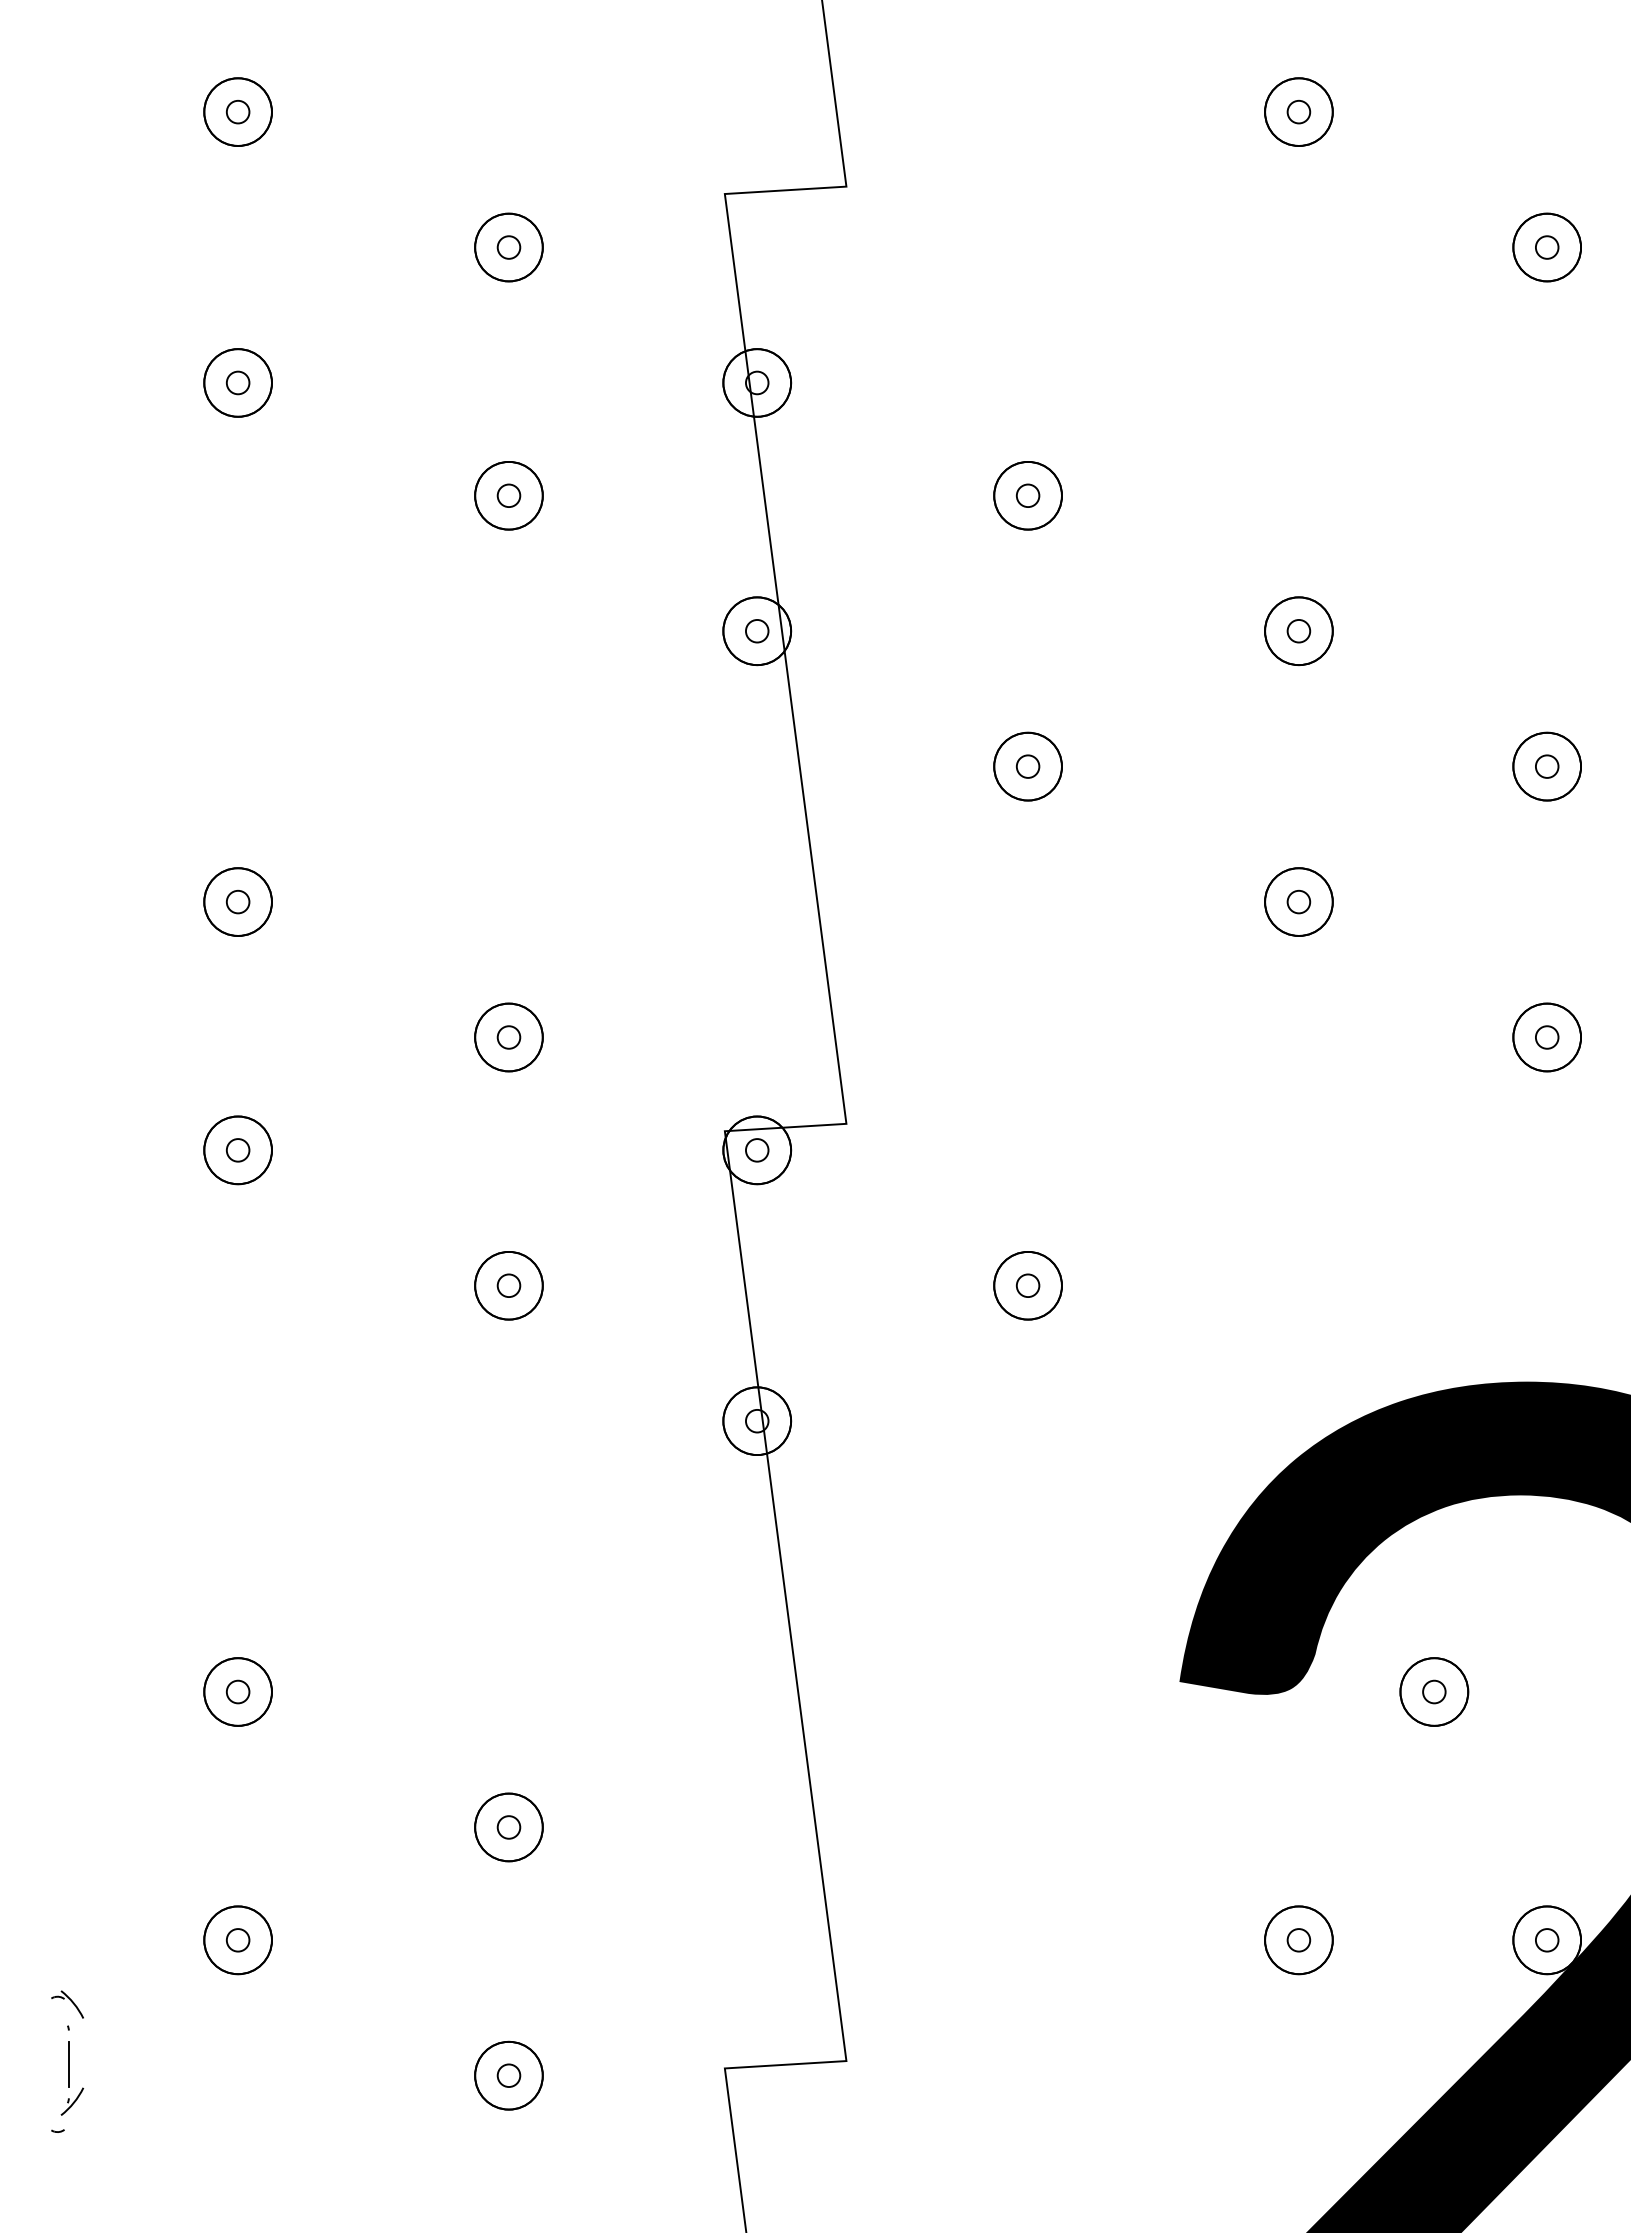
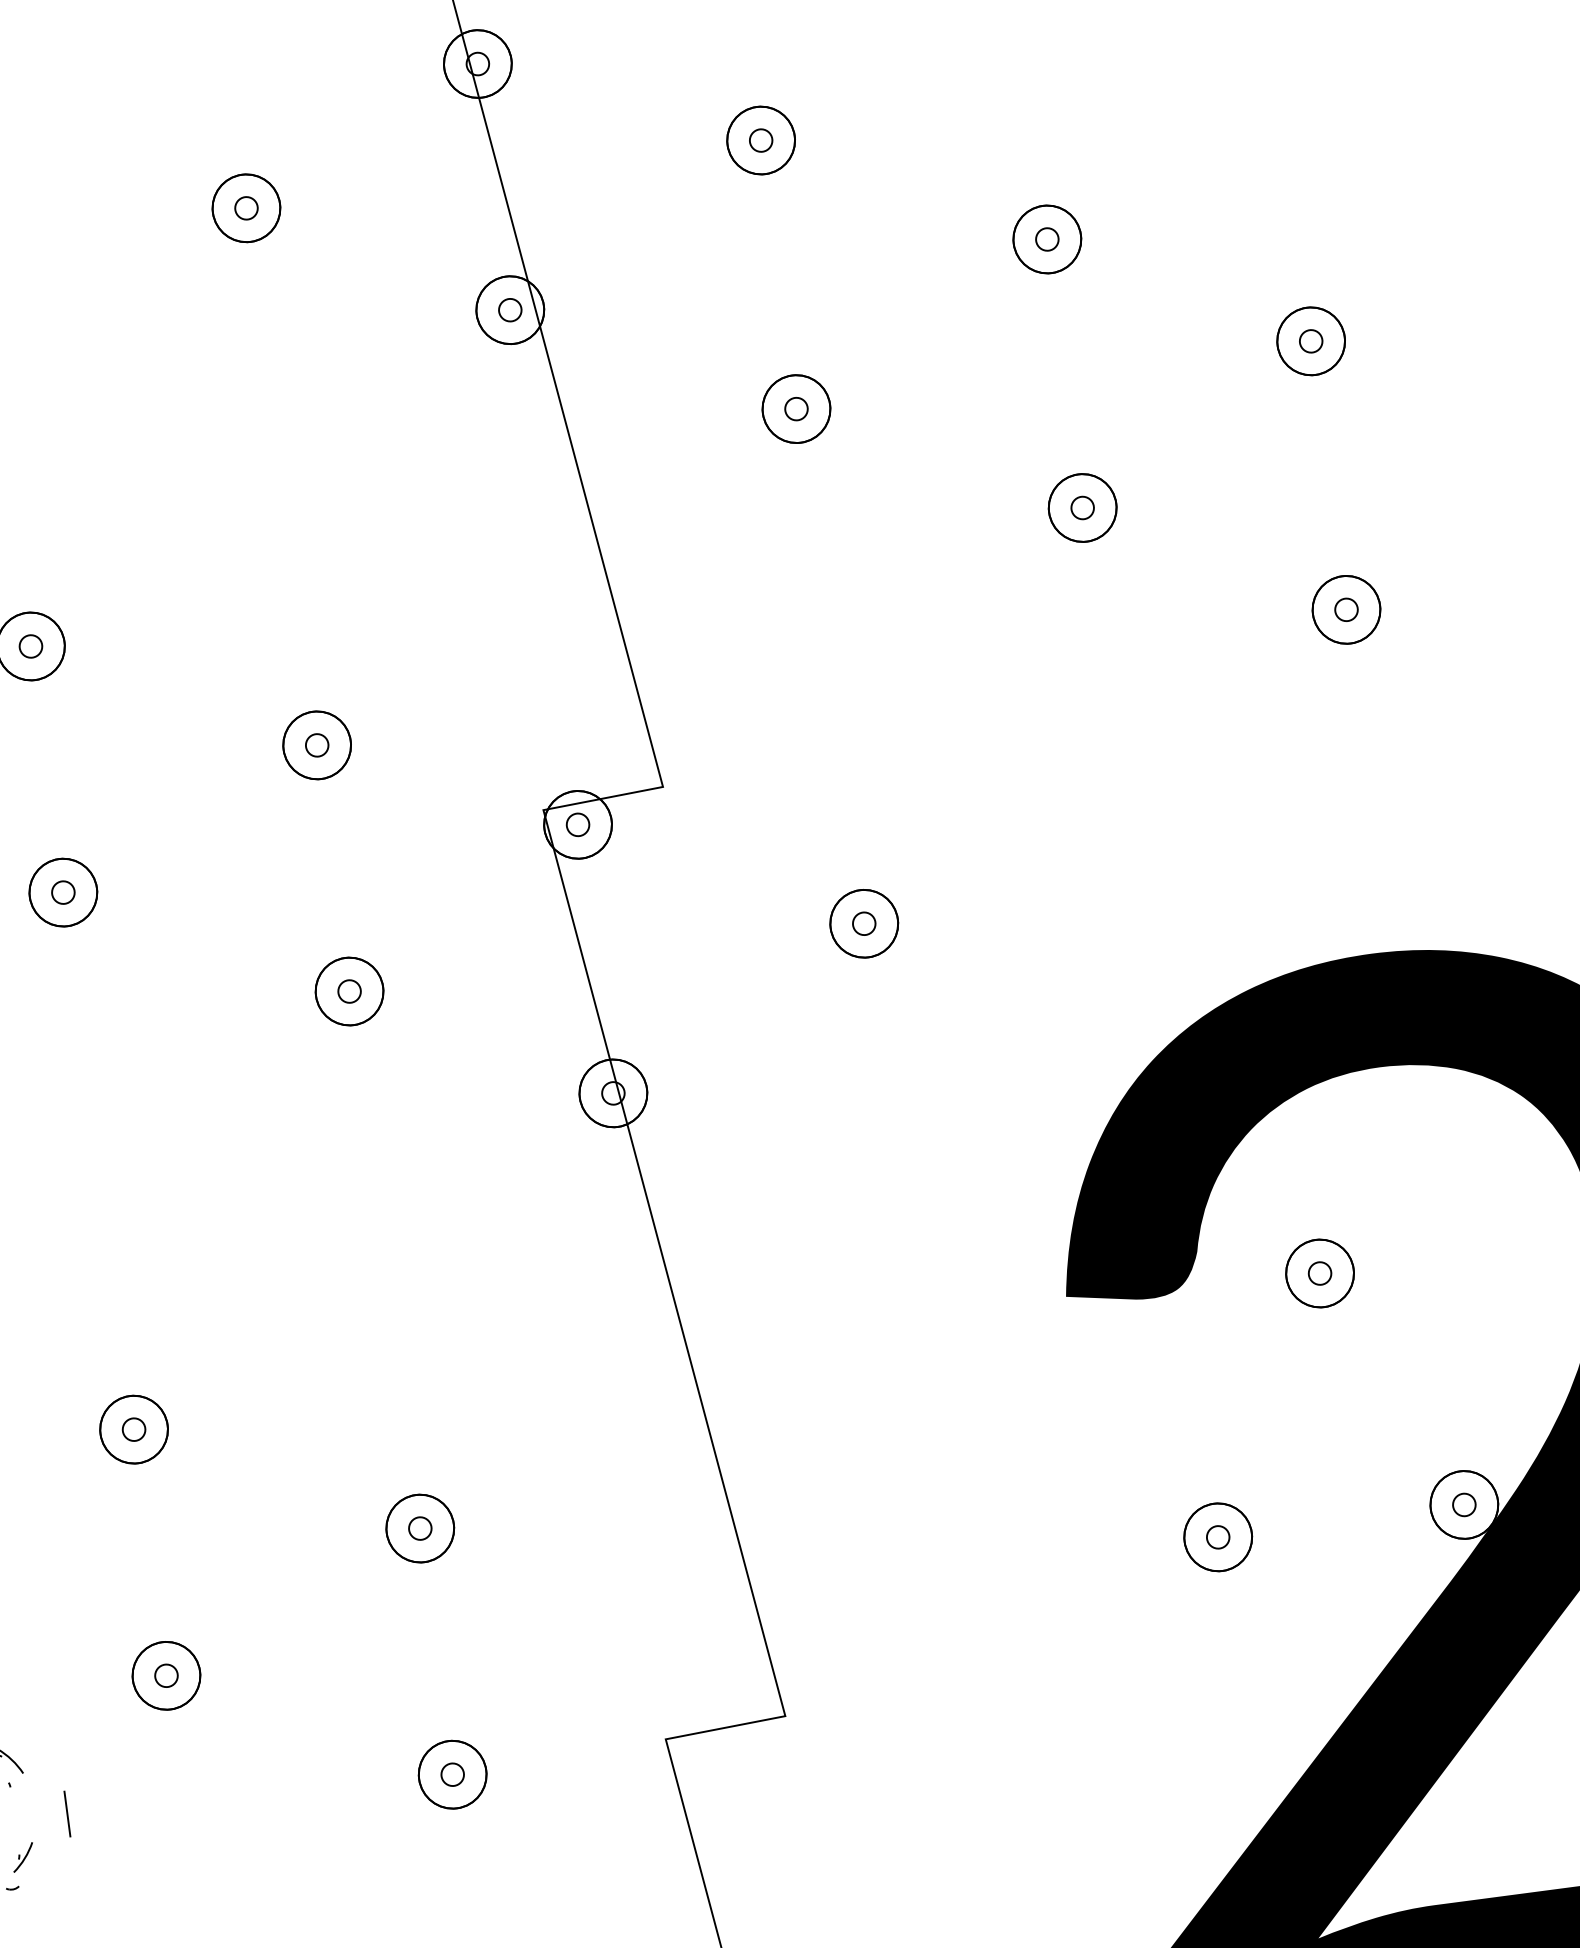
line: (68, 2064) -> (67, 1814), moved

